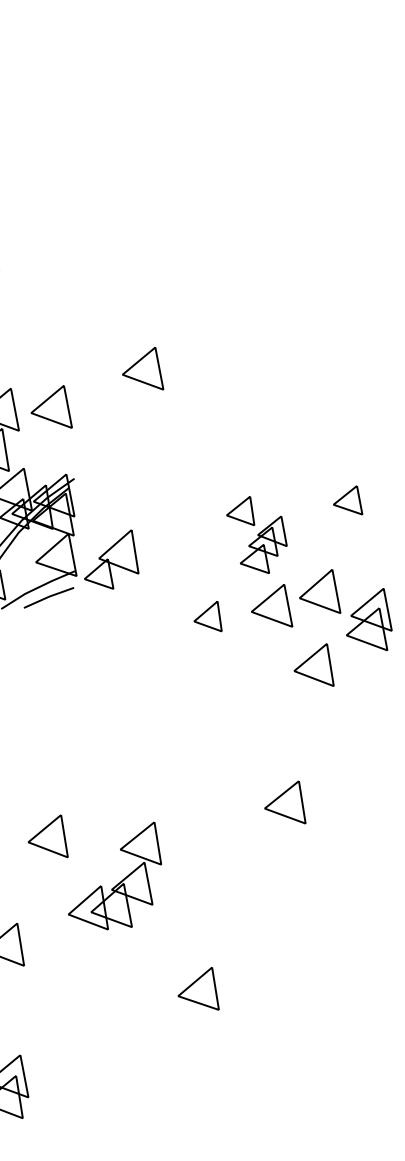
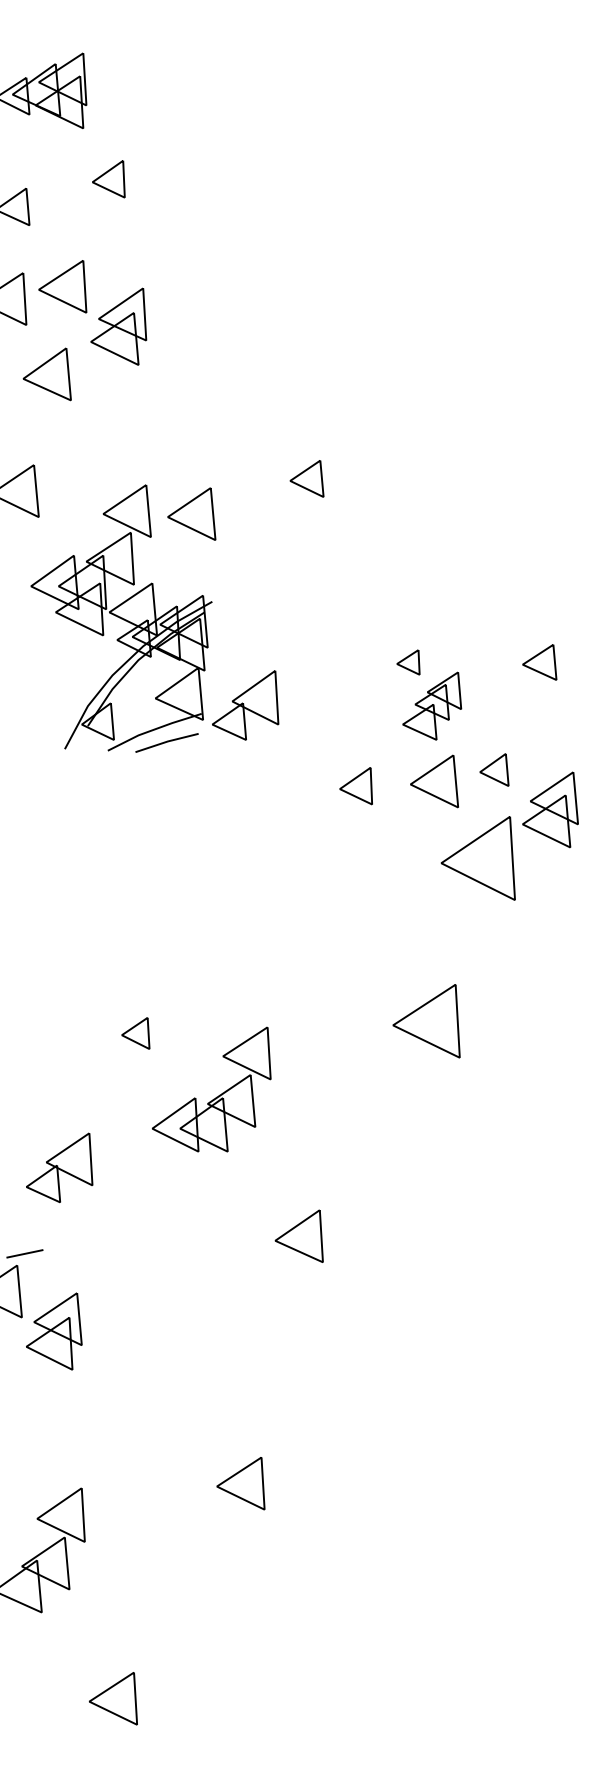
part: (141, 370) -> (306, 478), size x0.7
part: (239, 512) -> (408, 662), size x0.7
part: (319, 592) -> (494, 769), size x0.6
part: (312, 666) -> (477, 857), size x1.6
part: (283, 803) -> (426, 1020), size x1.4
part: (46, 838) -> (135, 1033), size x0.6

